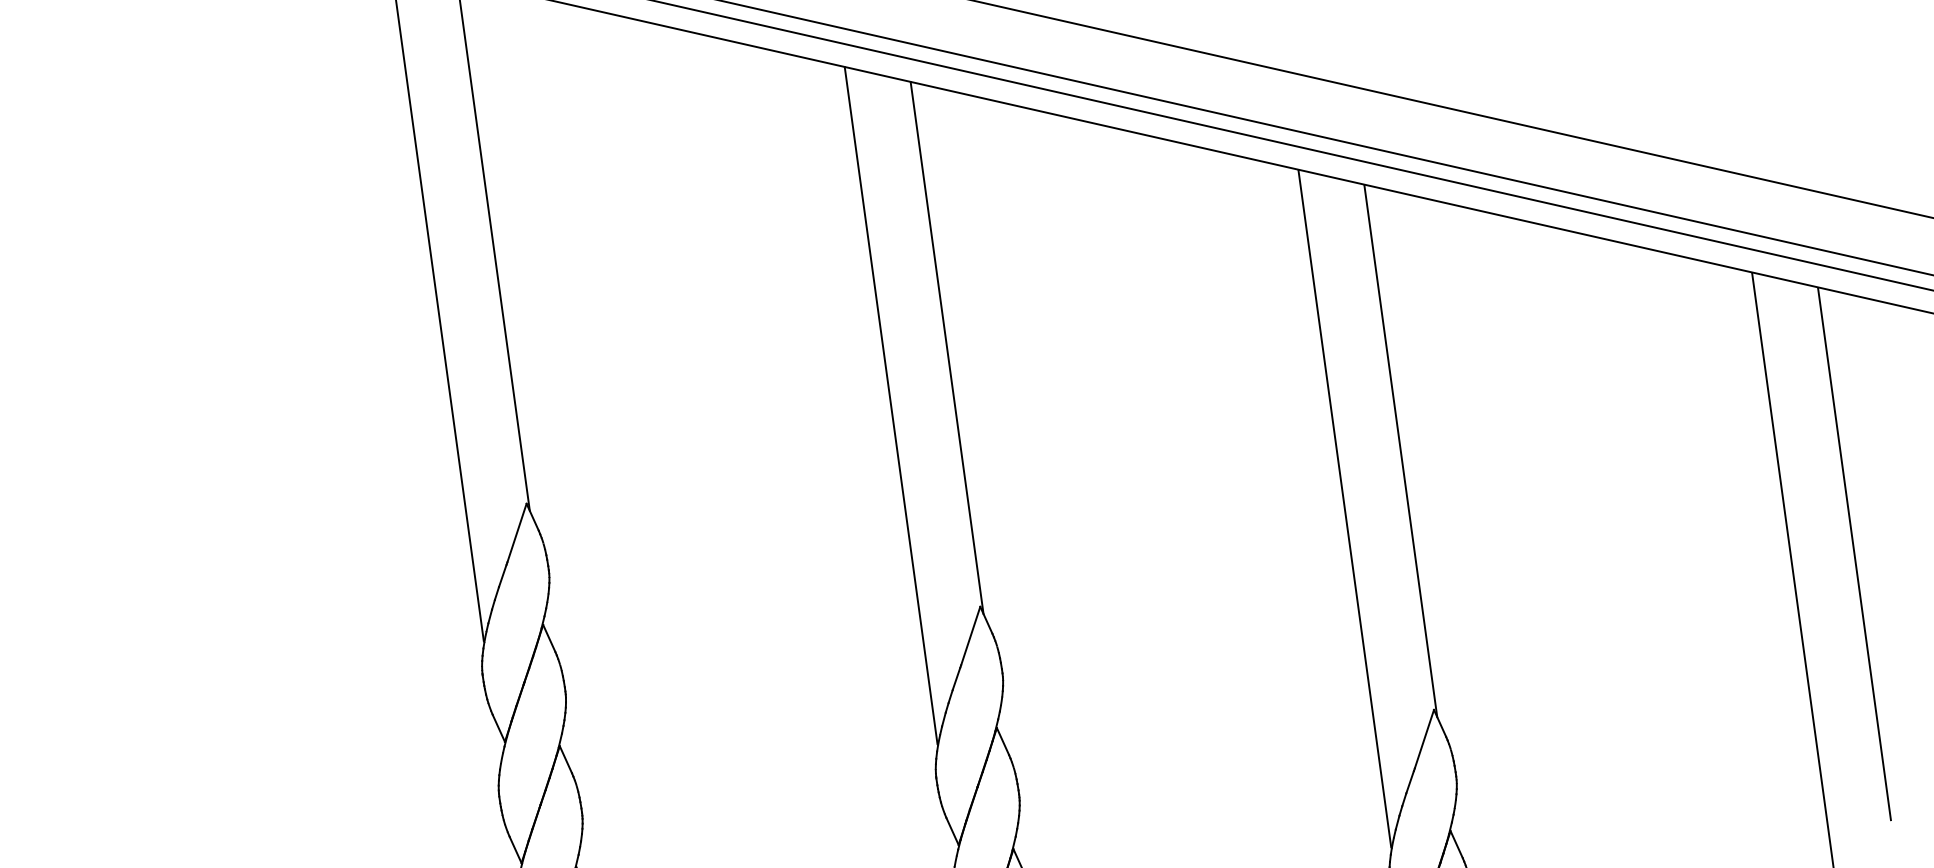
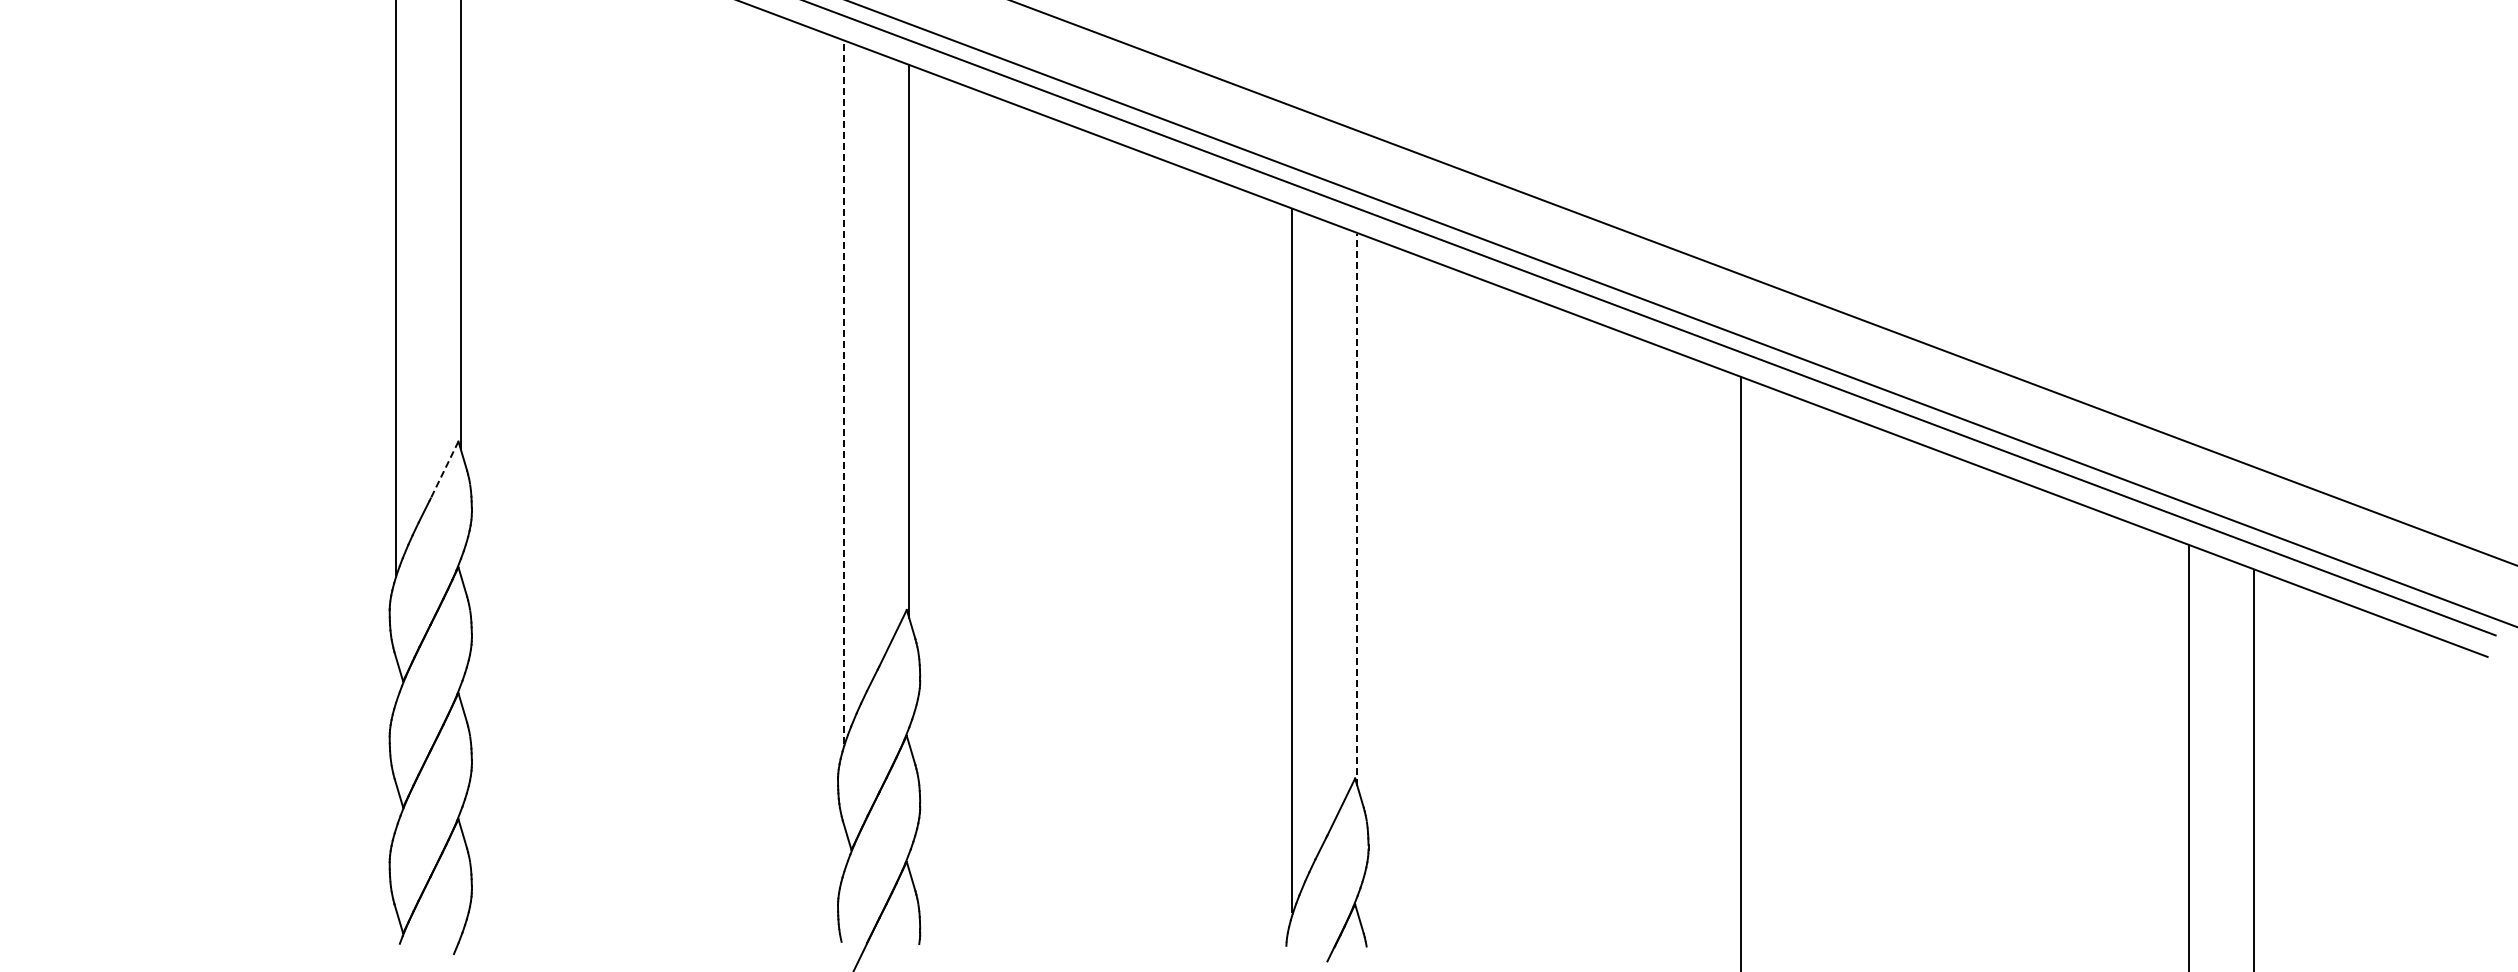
line: (890, 405) -> (843, 392), solid -> dashed
line: (1400, 450) -> (1357, 509), solid -> dashed
line: (516, 532) -> (444, 469), solid -> dashed
line: (1854, 554) -> (1805, 678), removed

